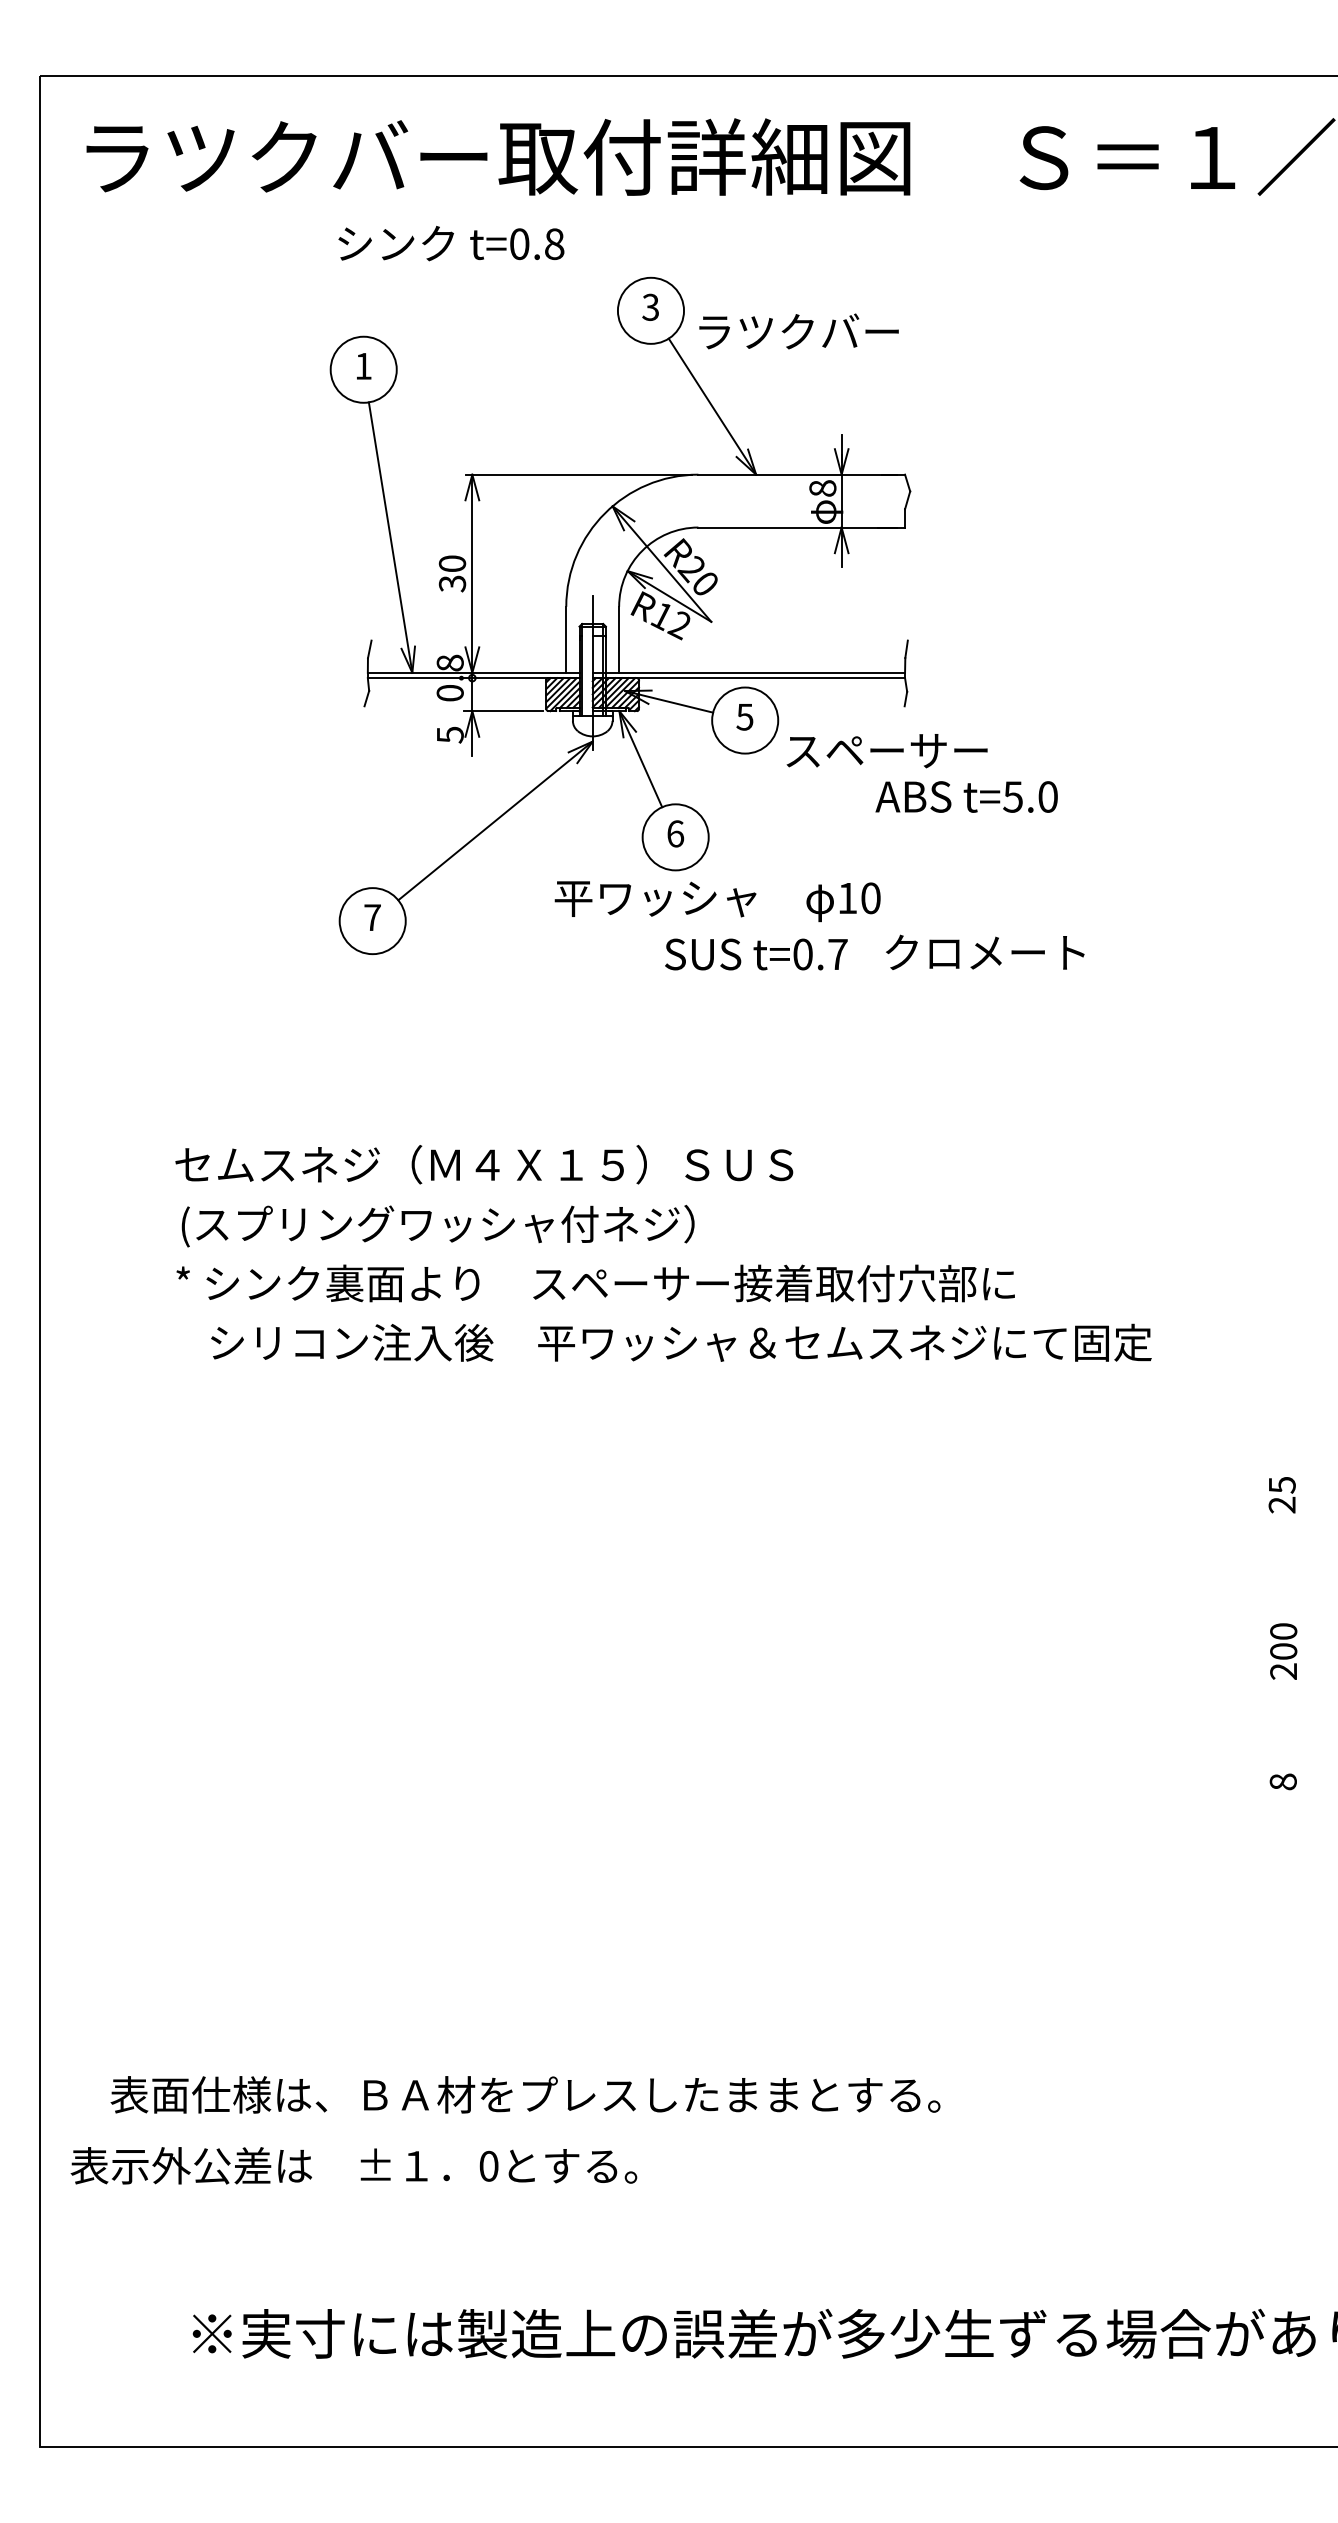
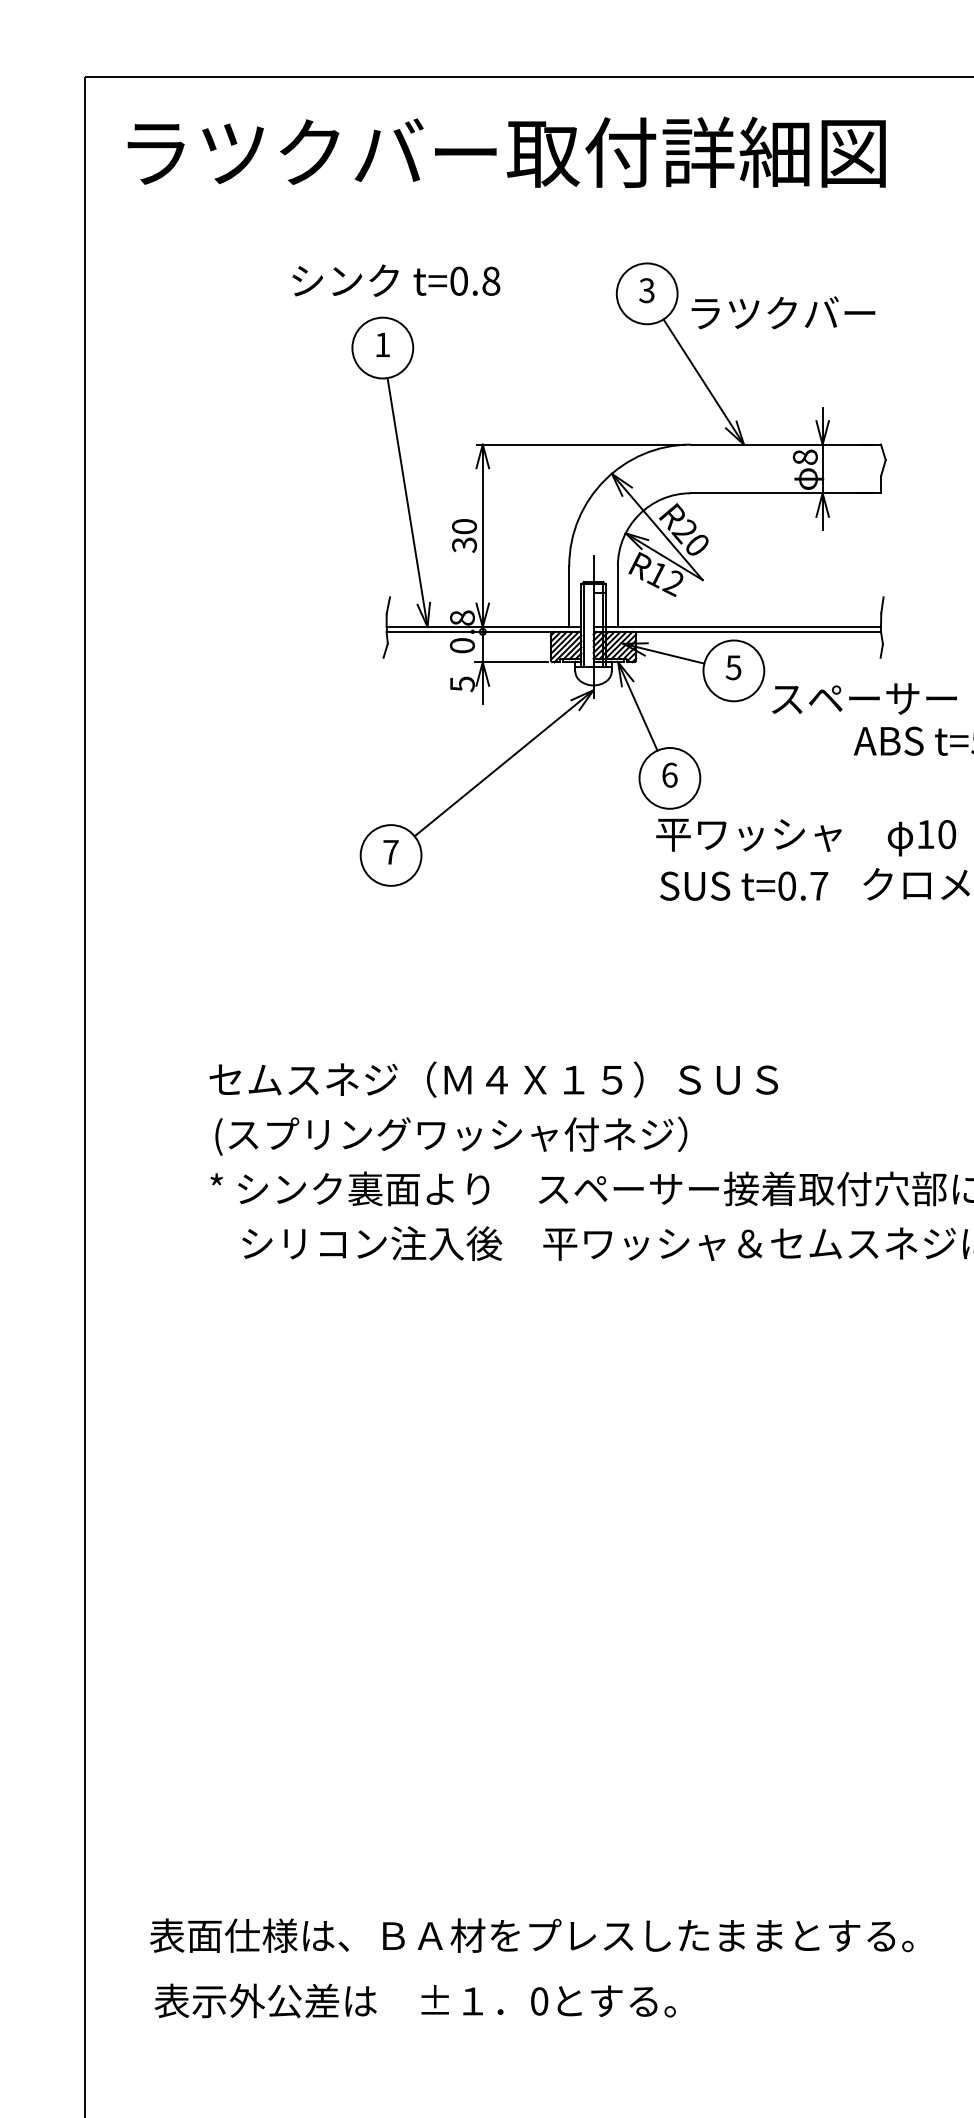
text: (451, 243) -> (396, 280), moved
text: (717, 901) -> (805, 837), moved
text: (353, 2165) -> (414, 2000), moved

